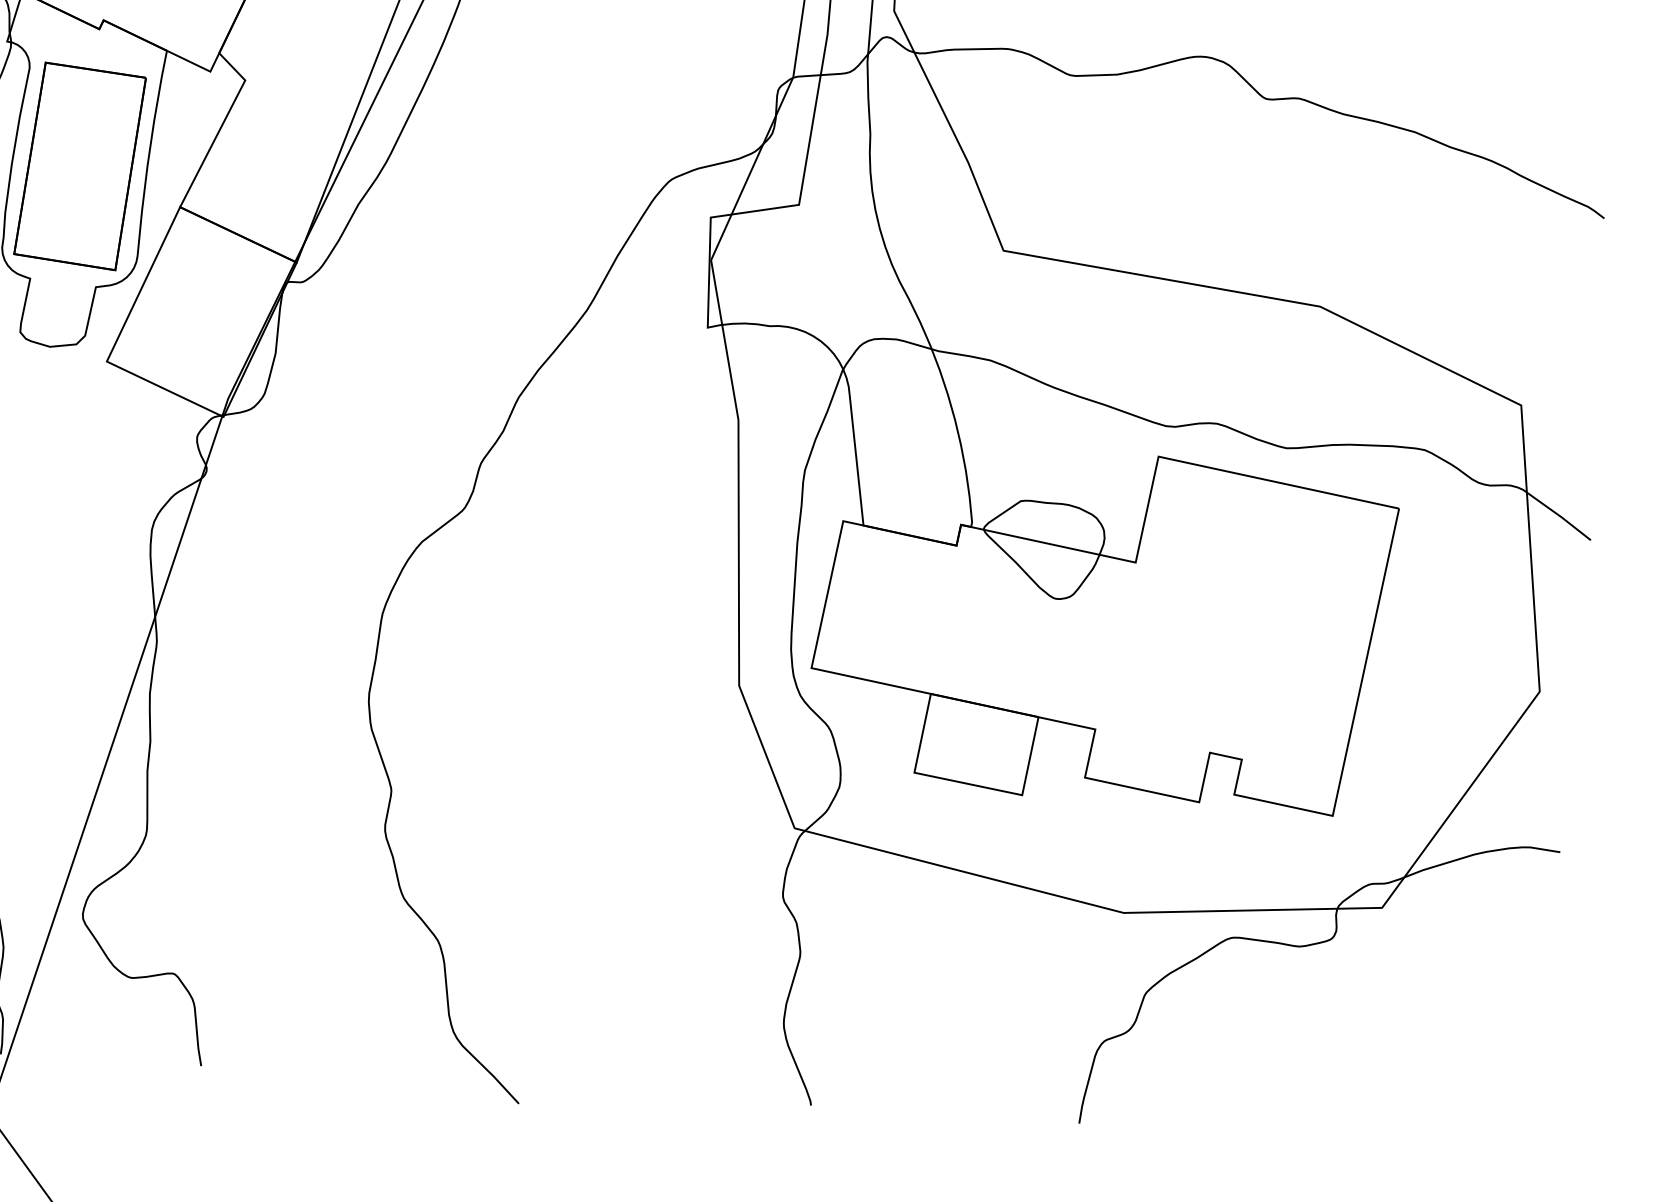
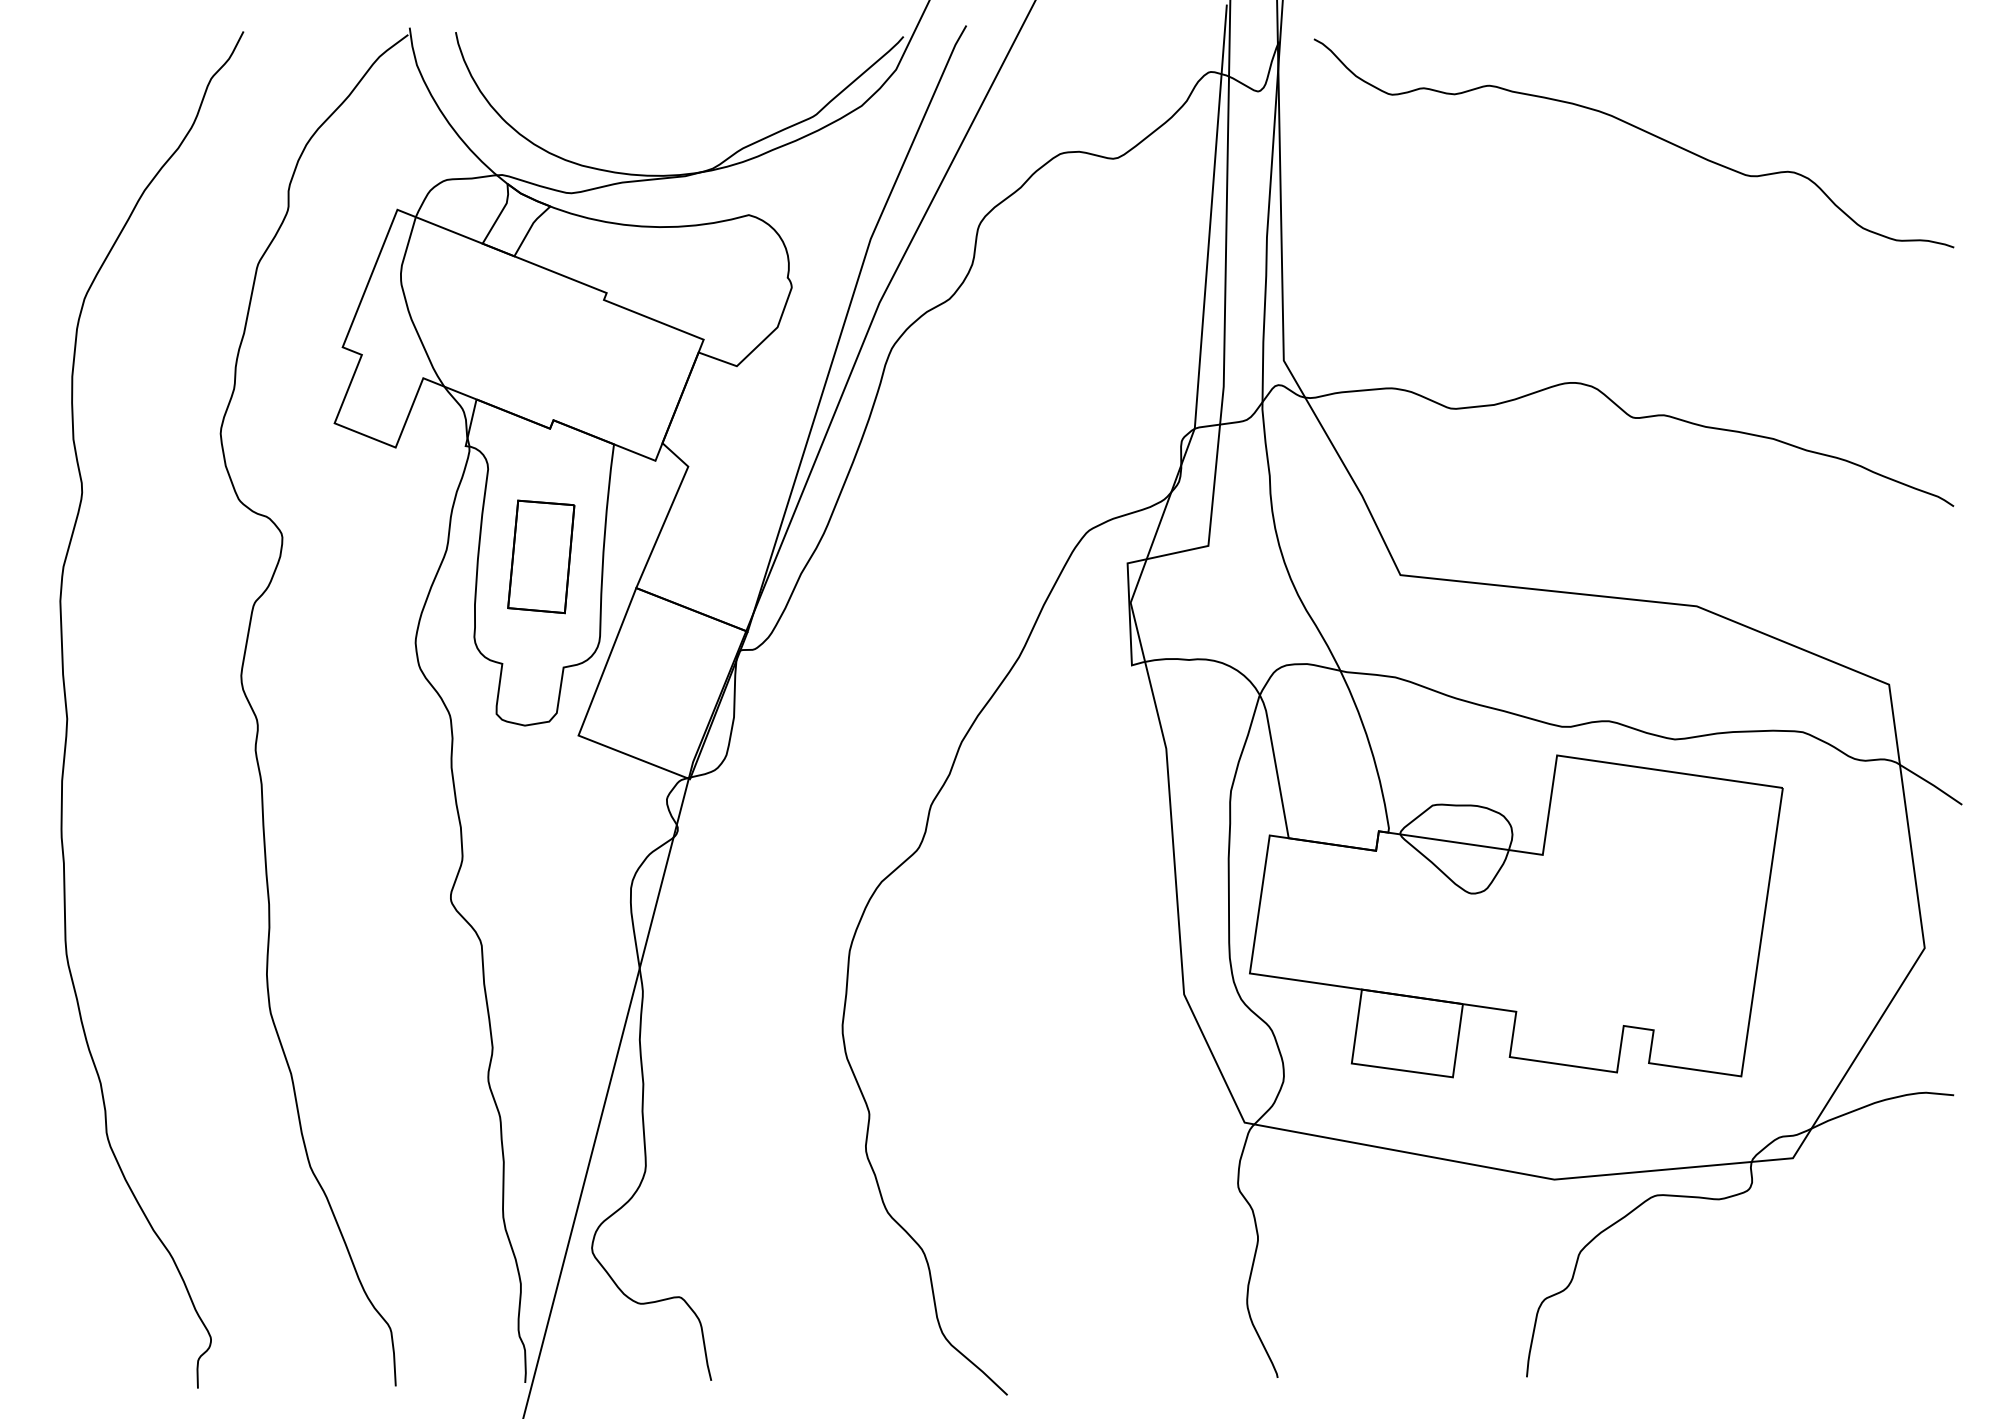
part: (80, 166) -> (541, 556), size x0.6

